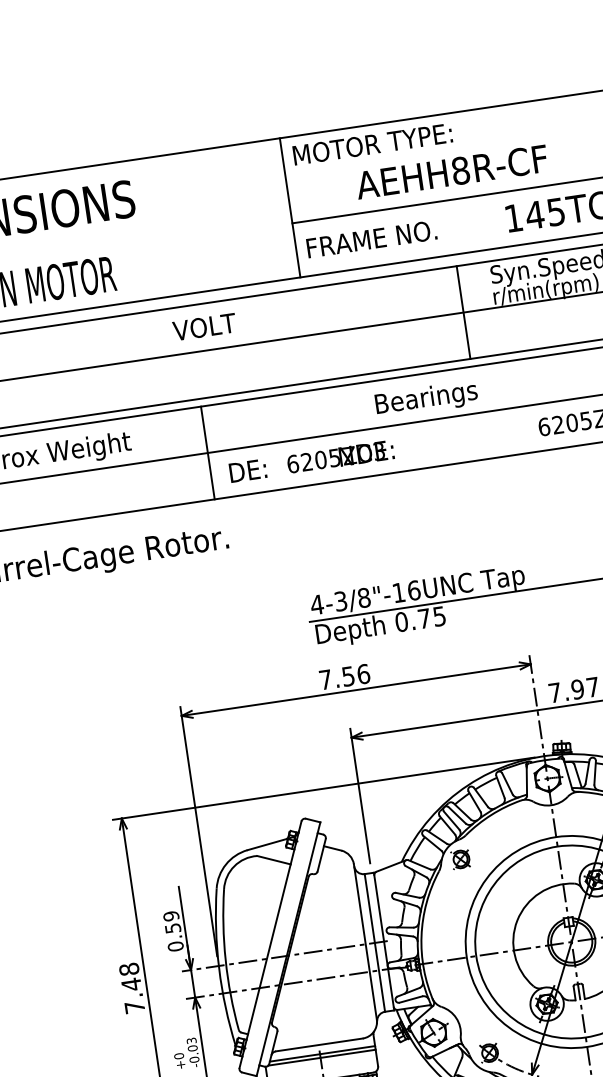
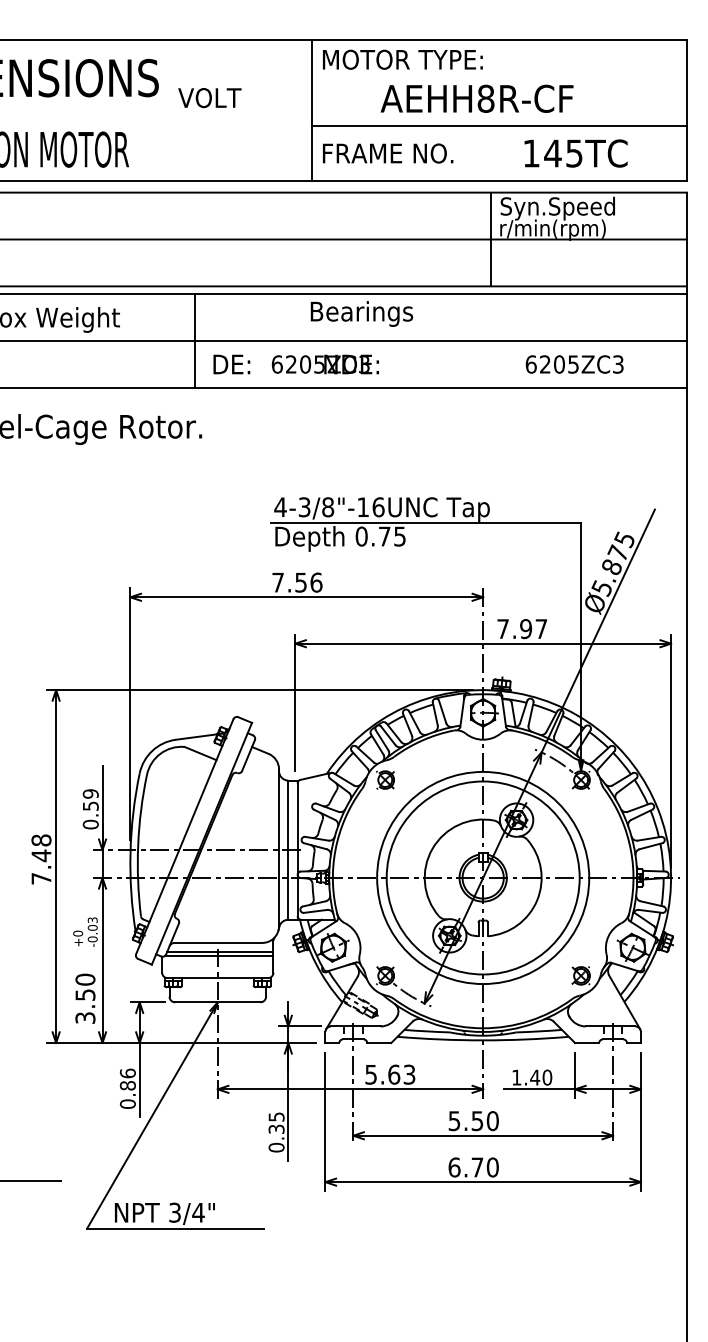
line: (463, 312) -> (491, 239), moved
text: (204, 327) -> (209, 98), moved
text: (426, 398) -> (361, 313), moved

